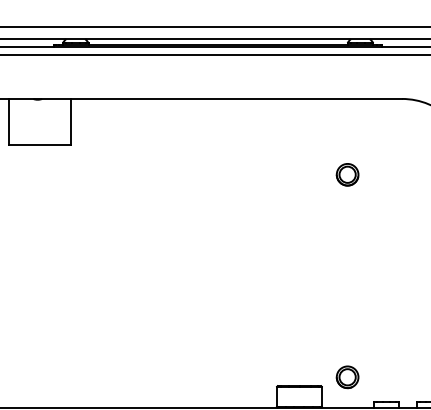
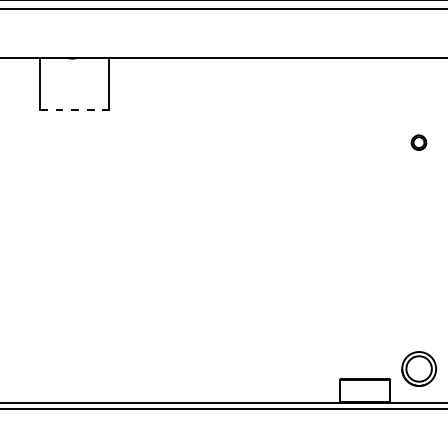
line: (39, 145) -> (74, 109), solid -> dashed
part: (347, 174) -> (418, 142), size x0.6
part: (347, 377) -> (418, 369), size x1.4

